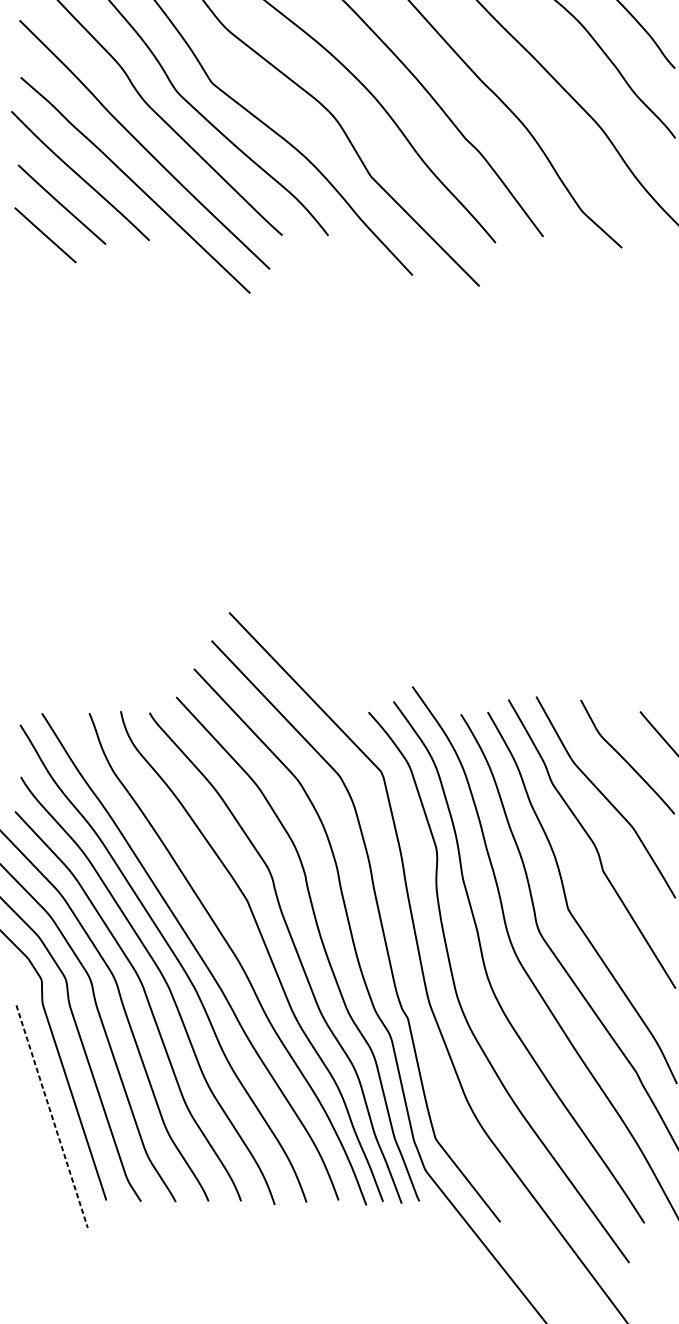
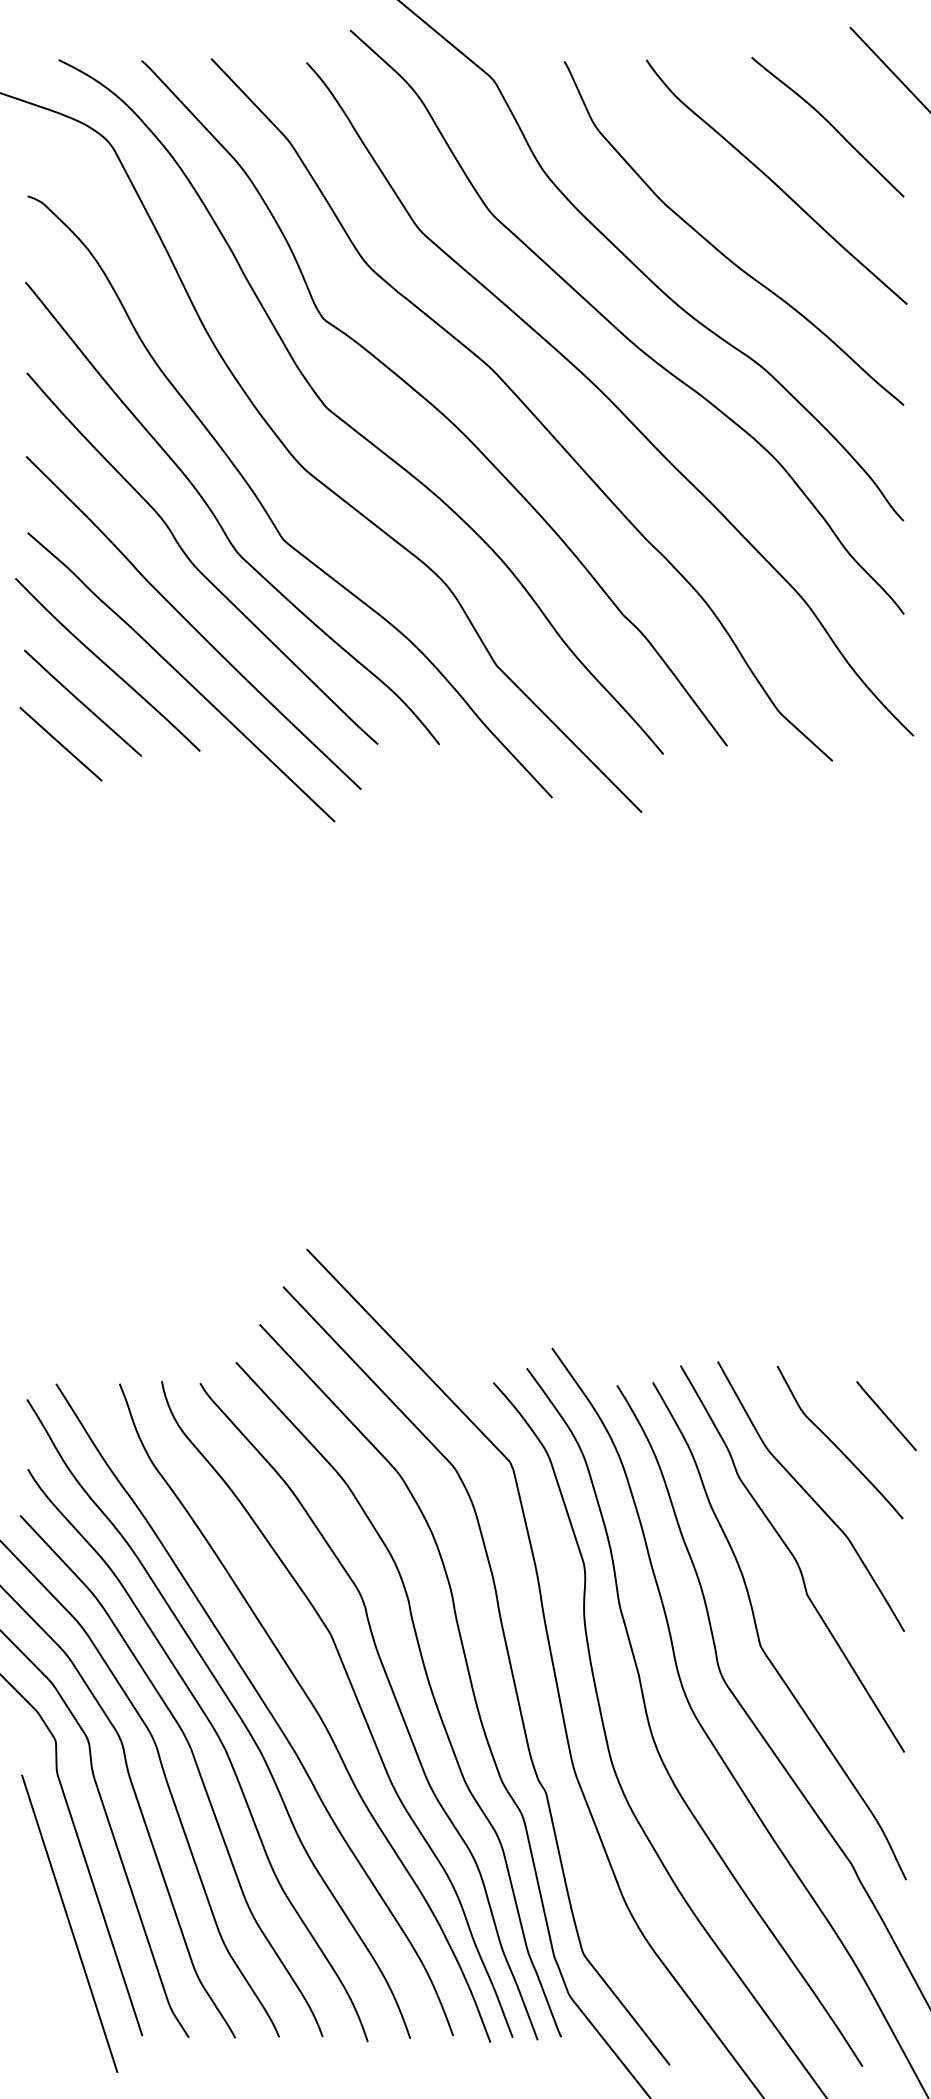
line: (51, 1116) -> (69, 1923), dashed -> solid

